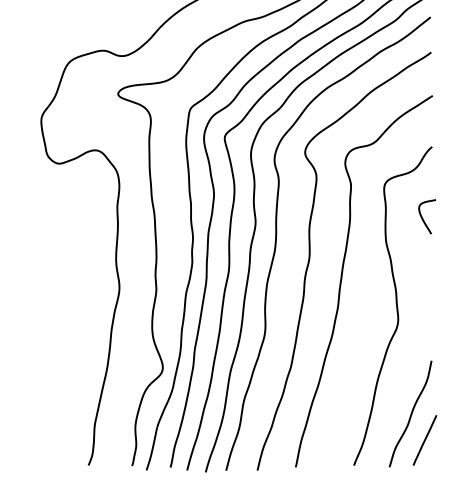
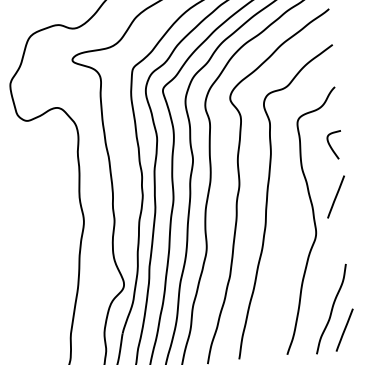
line: (424, 279) -> (335, 197), added

